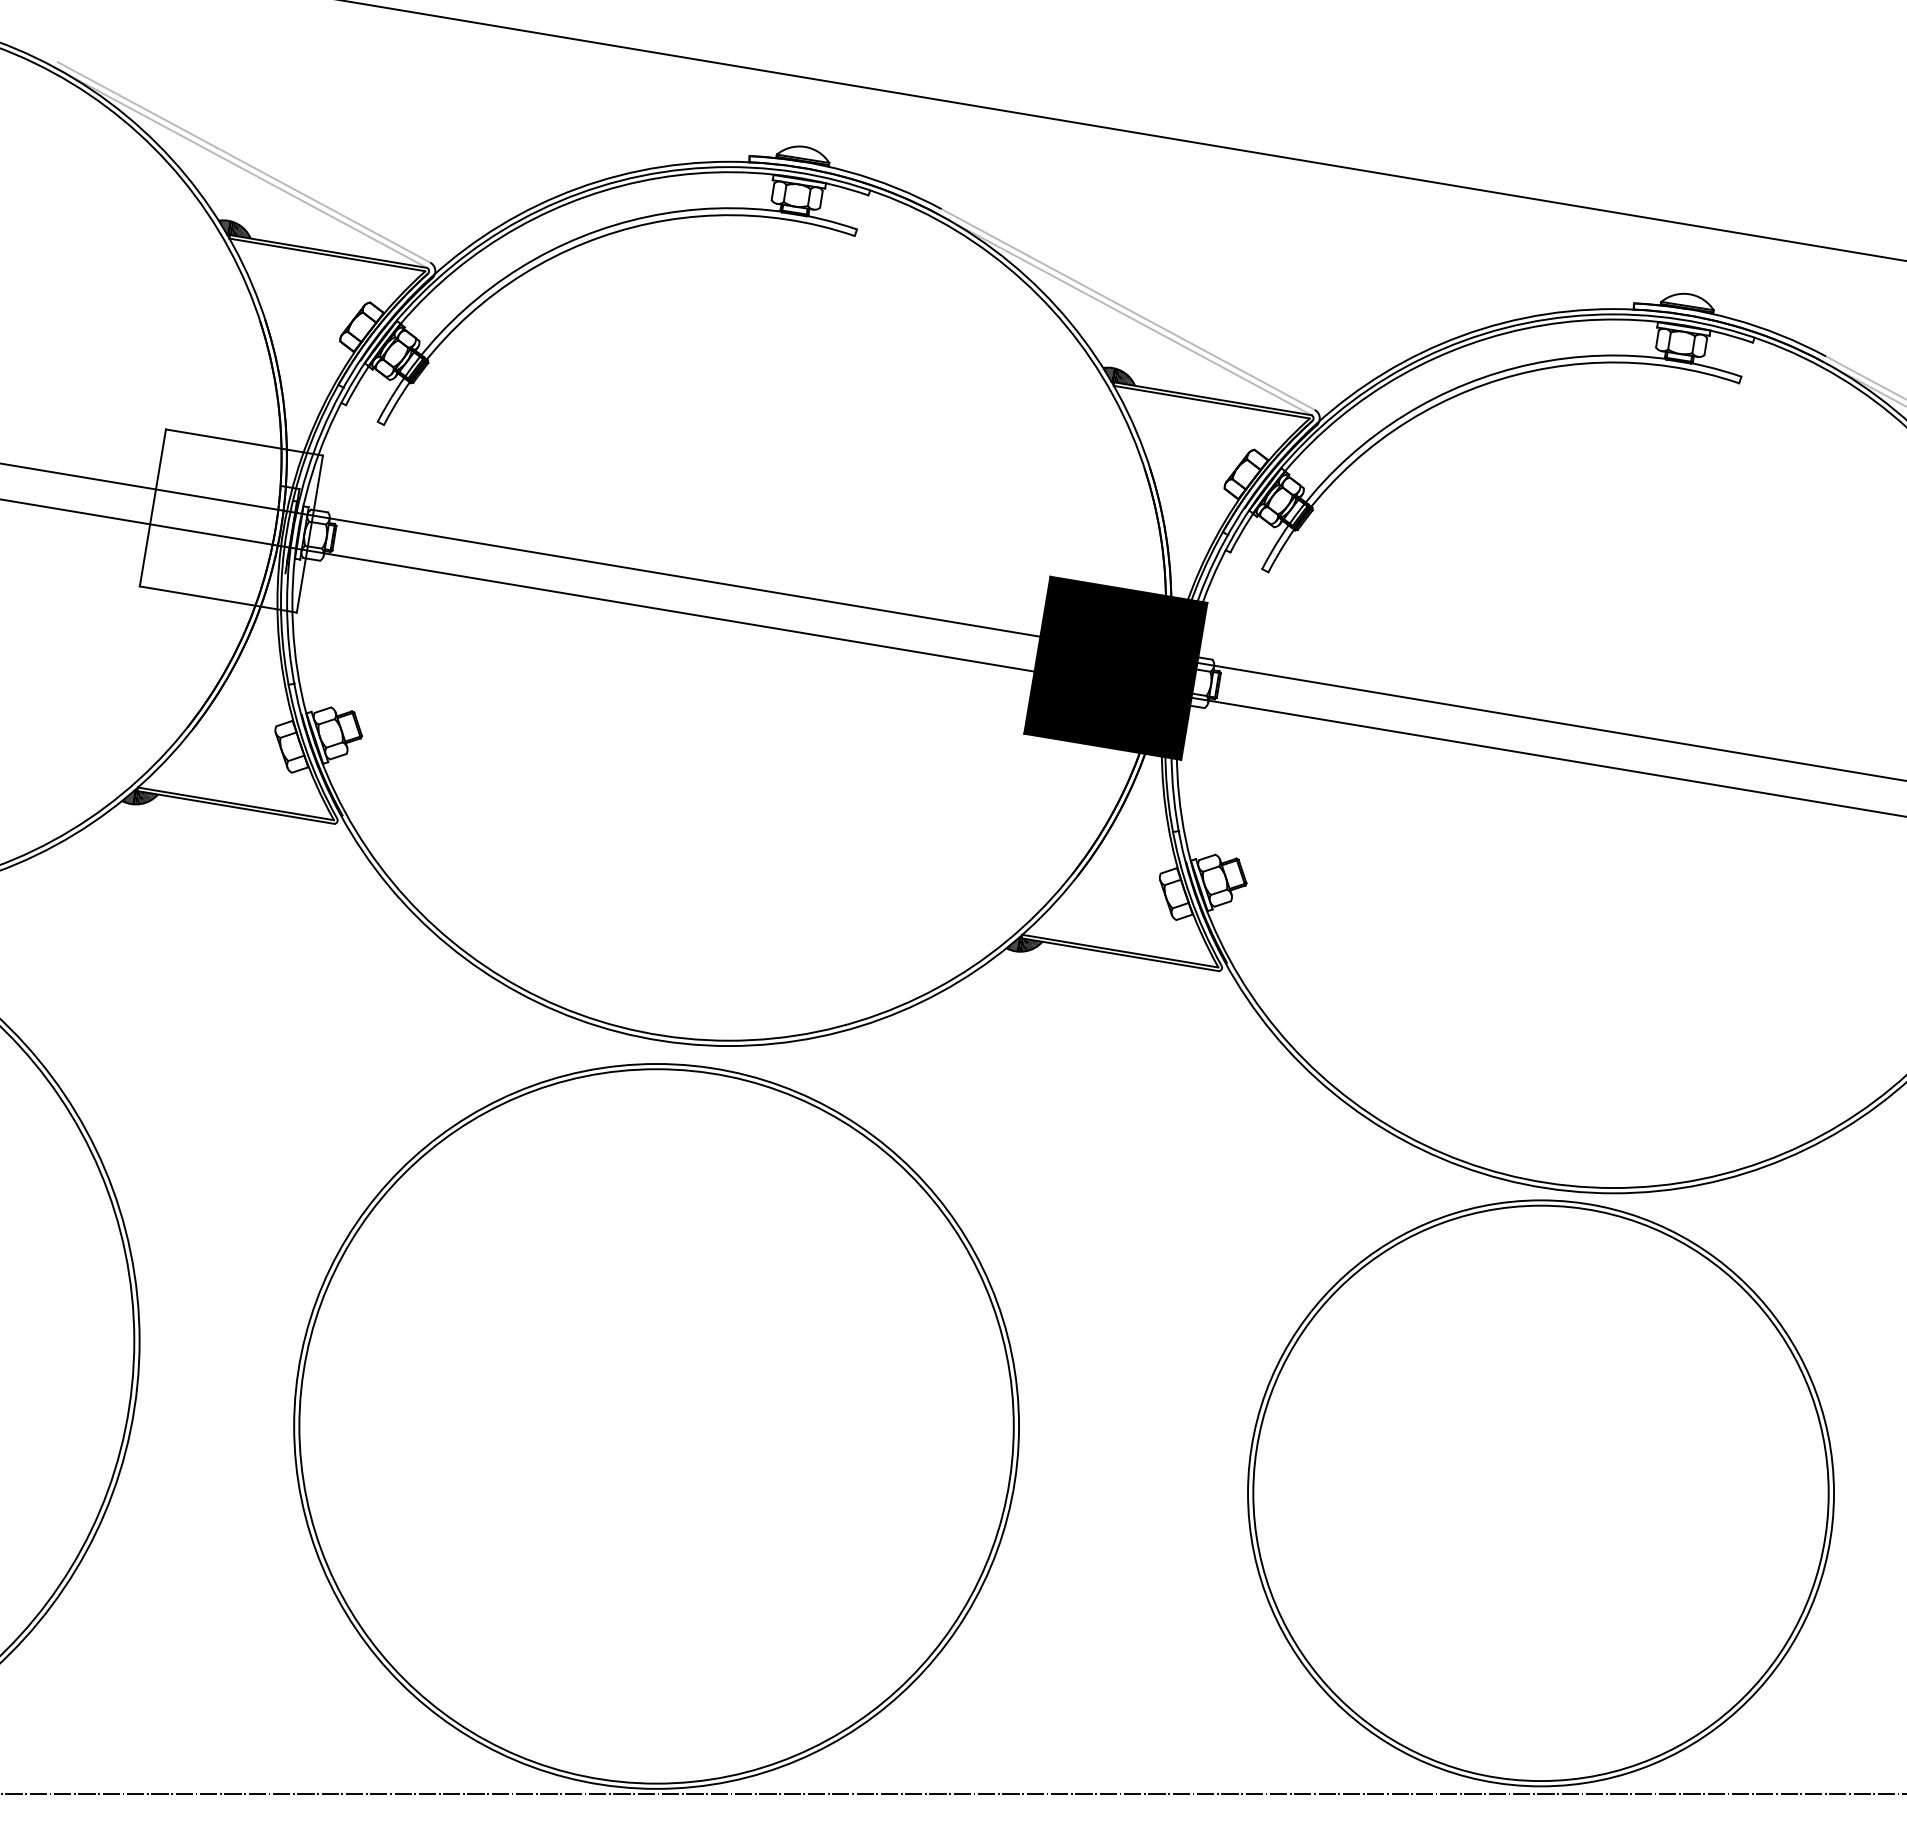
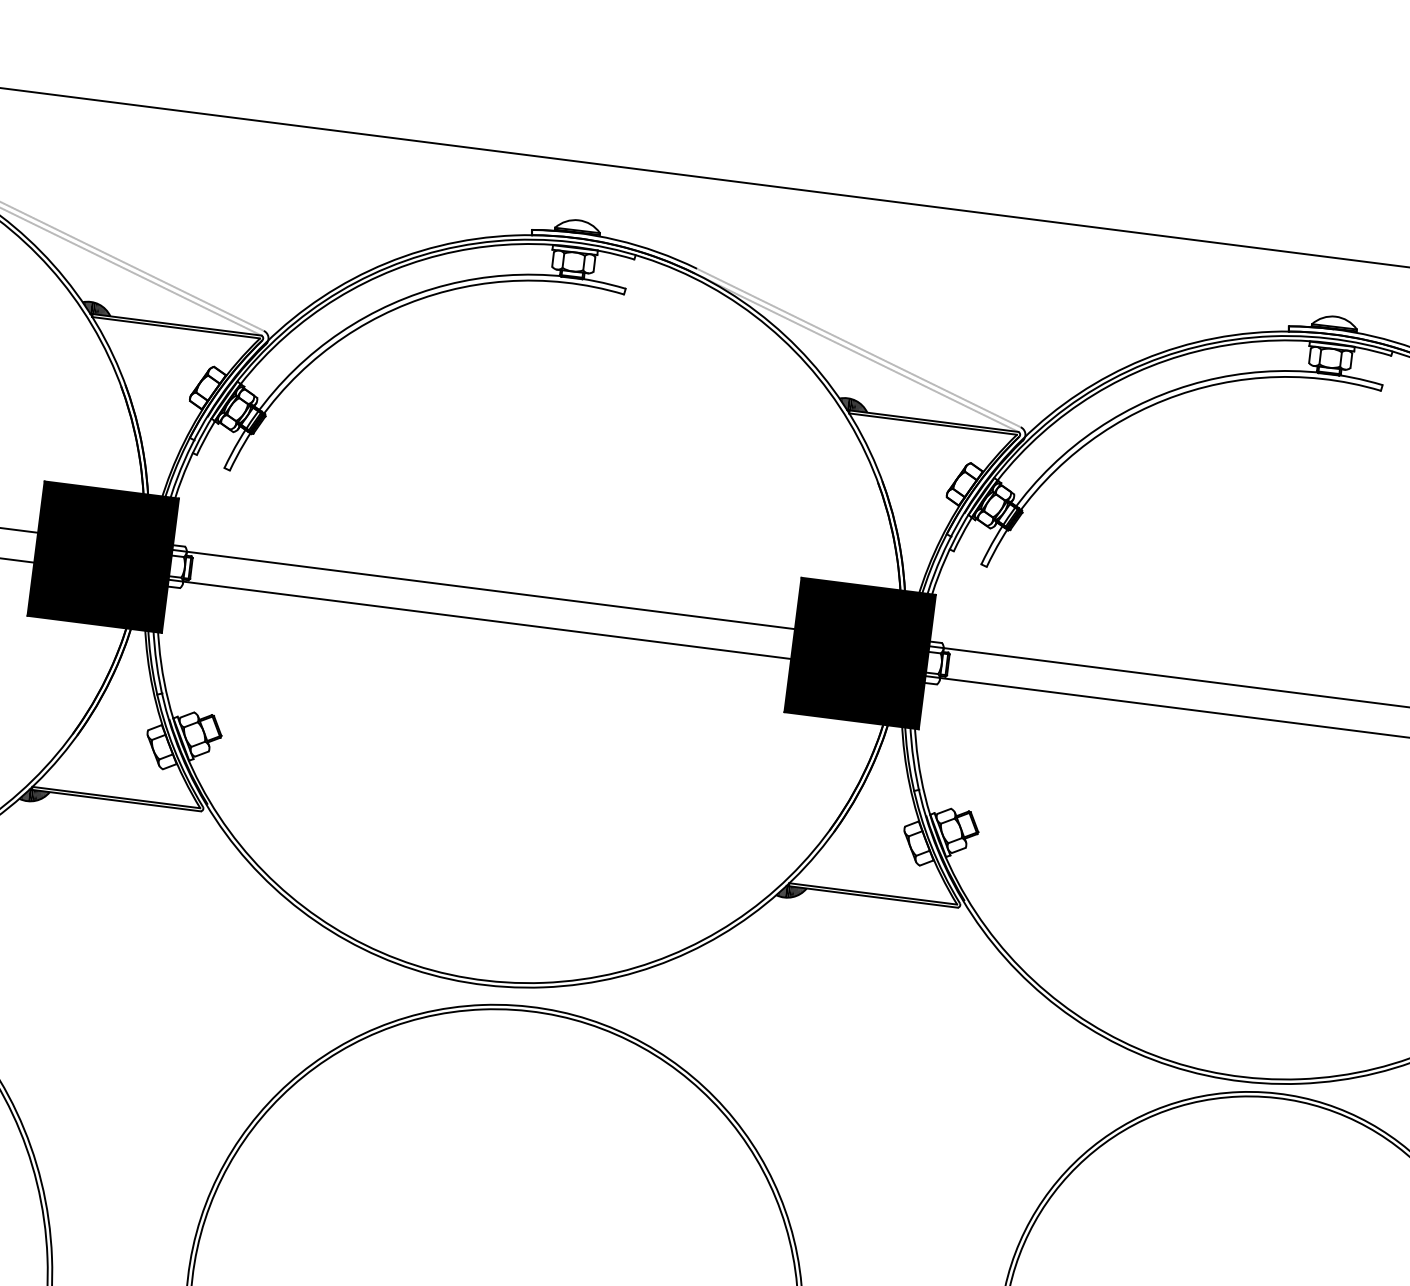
fill: (230, 520) -> (102, 556), added

